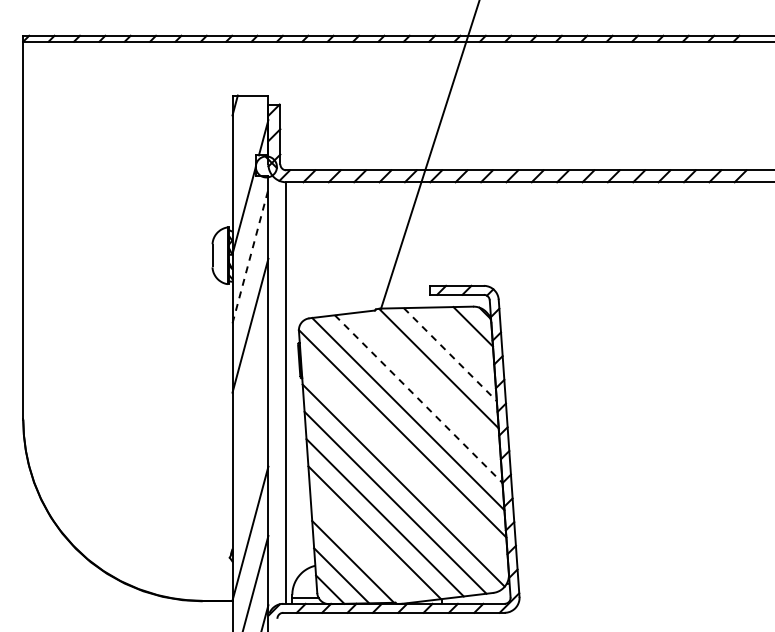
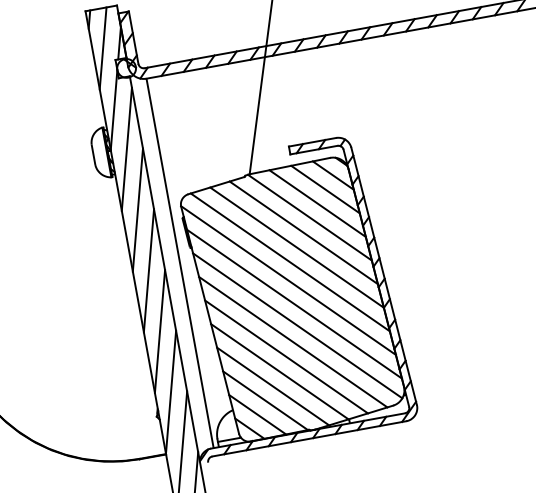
line: (244, 139) -> (103, 47), added
line: (250, 255) -> (126, 148), dashed -> solid
line: (461, 340) -> (325, 189), added
line: (450, 354) -> (317, 203), dashed -> solid
line: (428, 383) -> (303, 232), added
line: (250, 394) -> (148, 270), added
line: (418, 399) -> (296, 248), dashed -> solid
line: (404, 460) -> (294, 303), added
line: (250, 464) -> (160, 331), added
line: (364, 547) -> (273, 386), added

